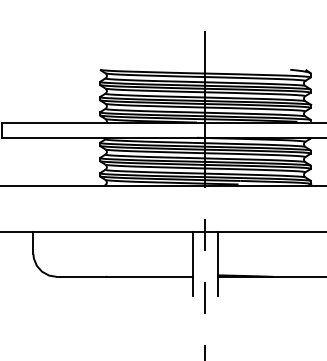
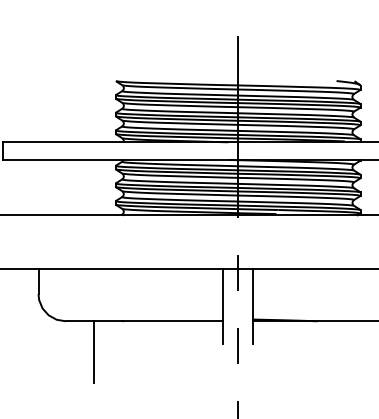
line: (81, 302) -> (94, 351), added

